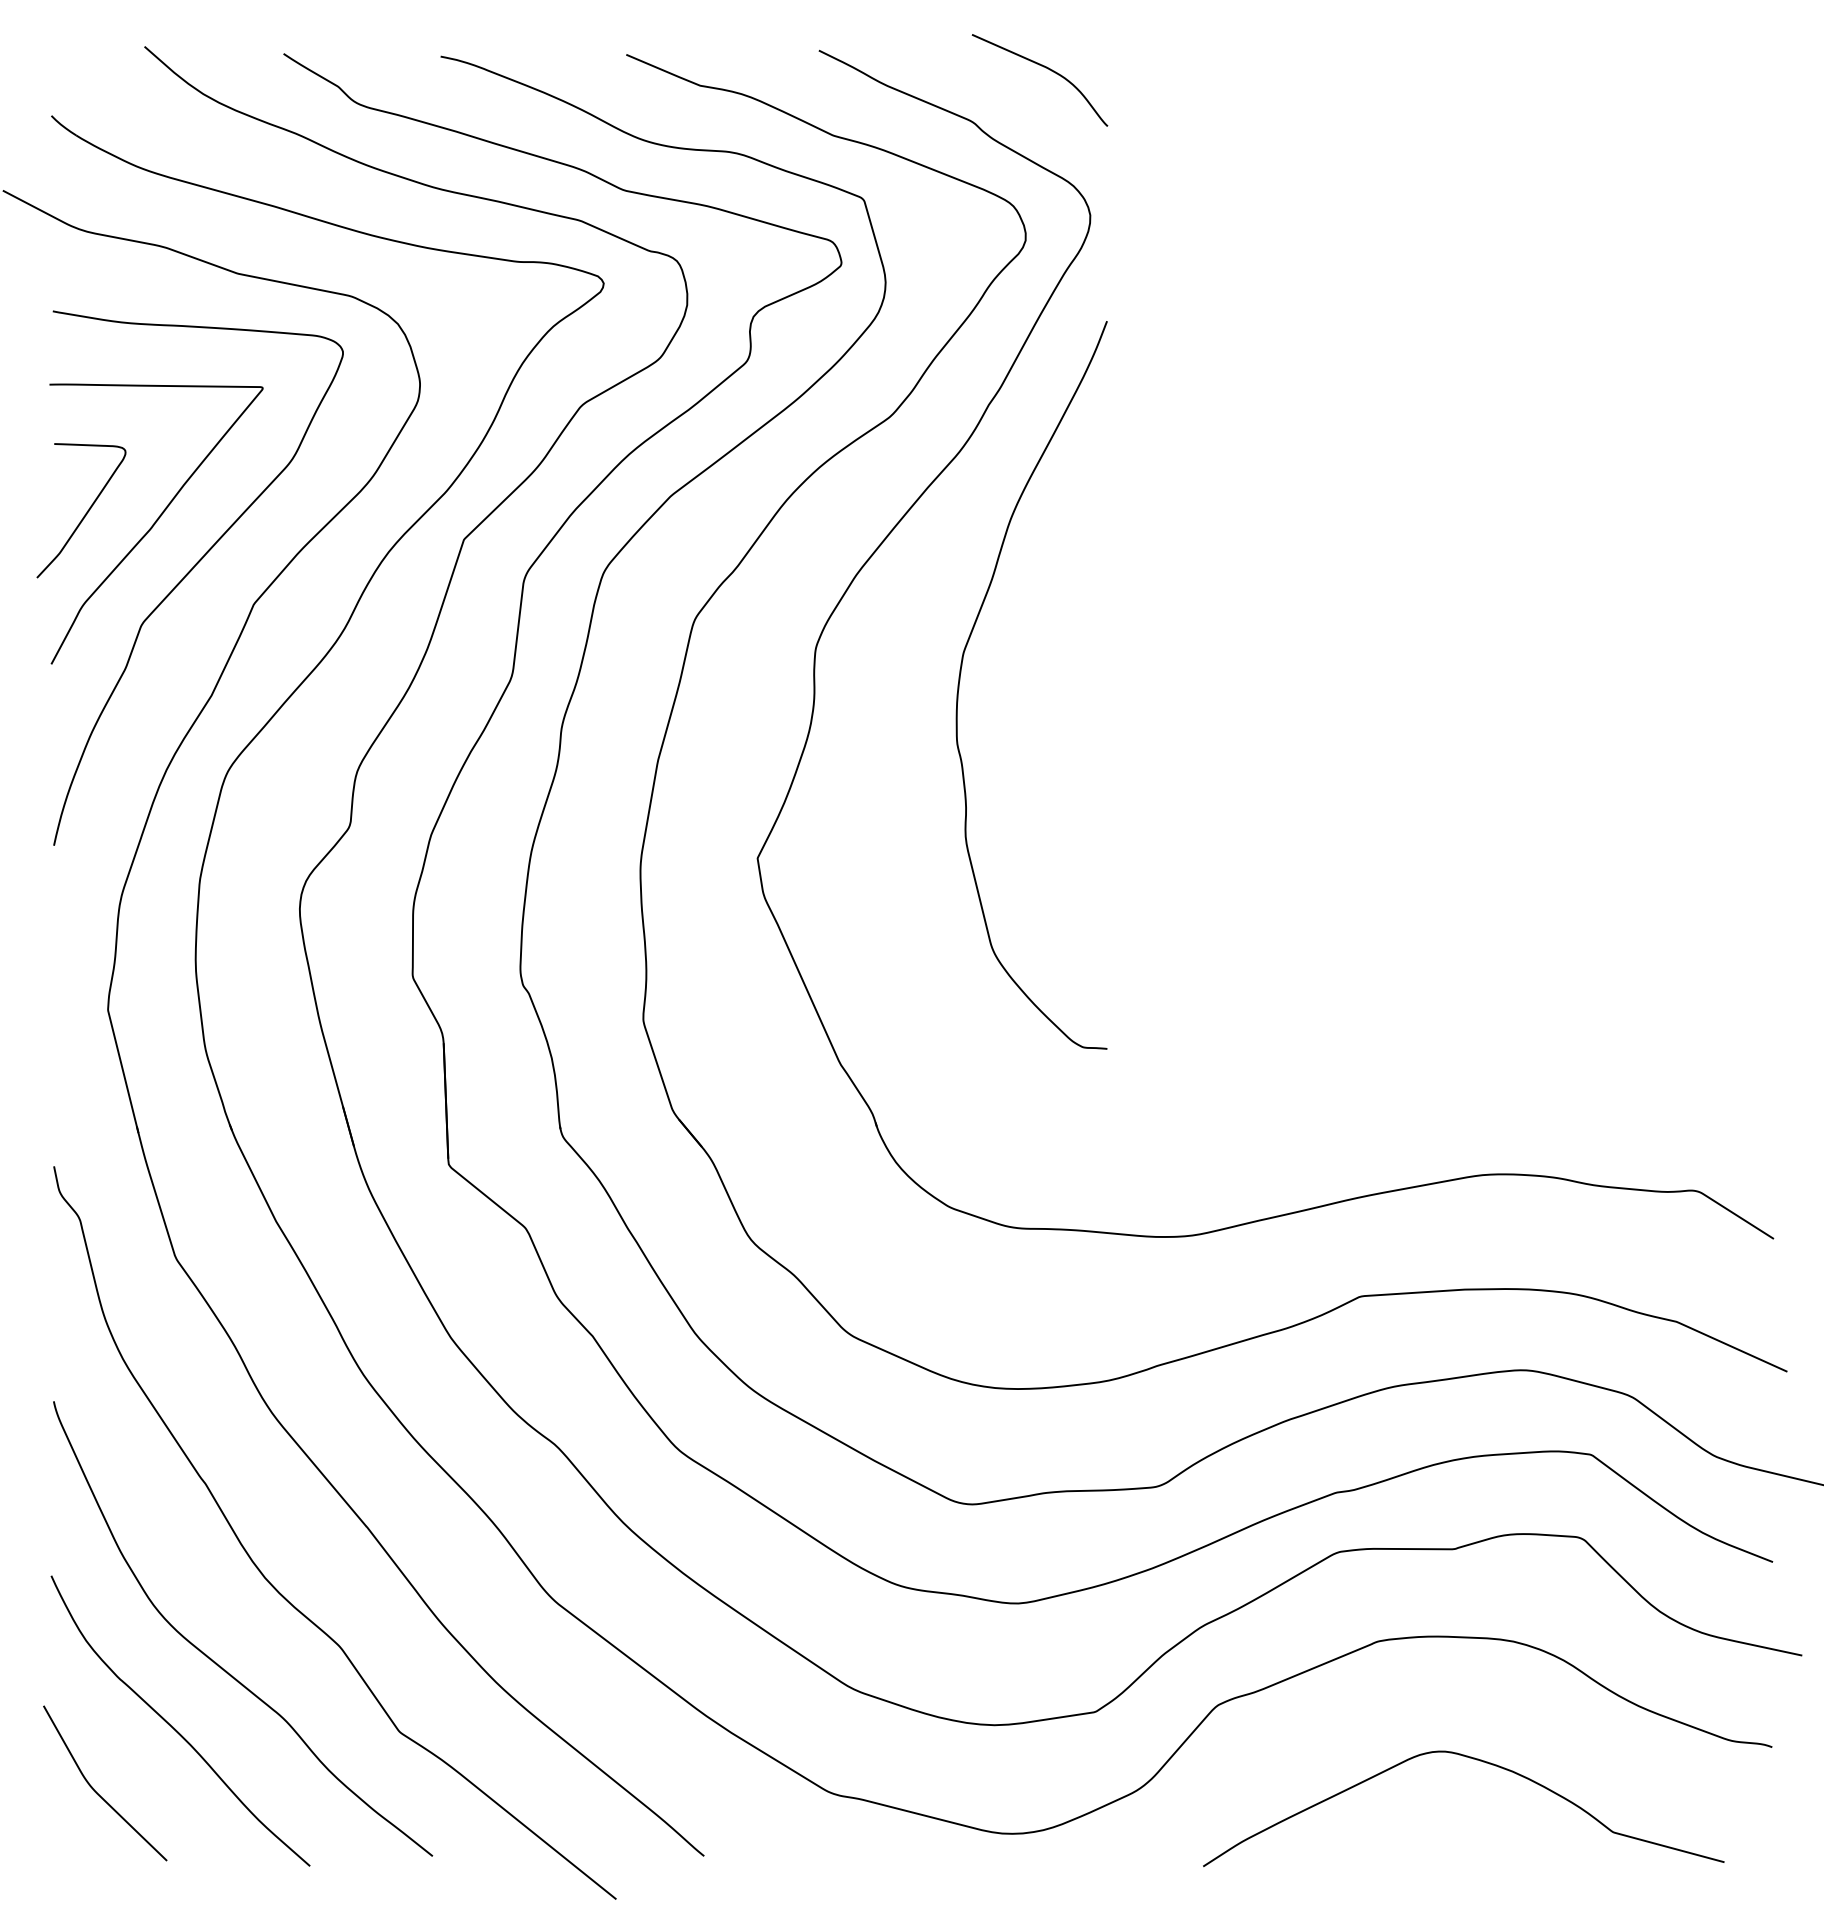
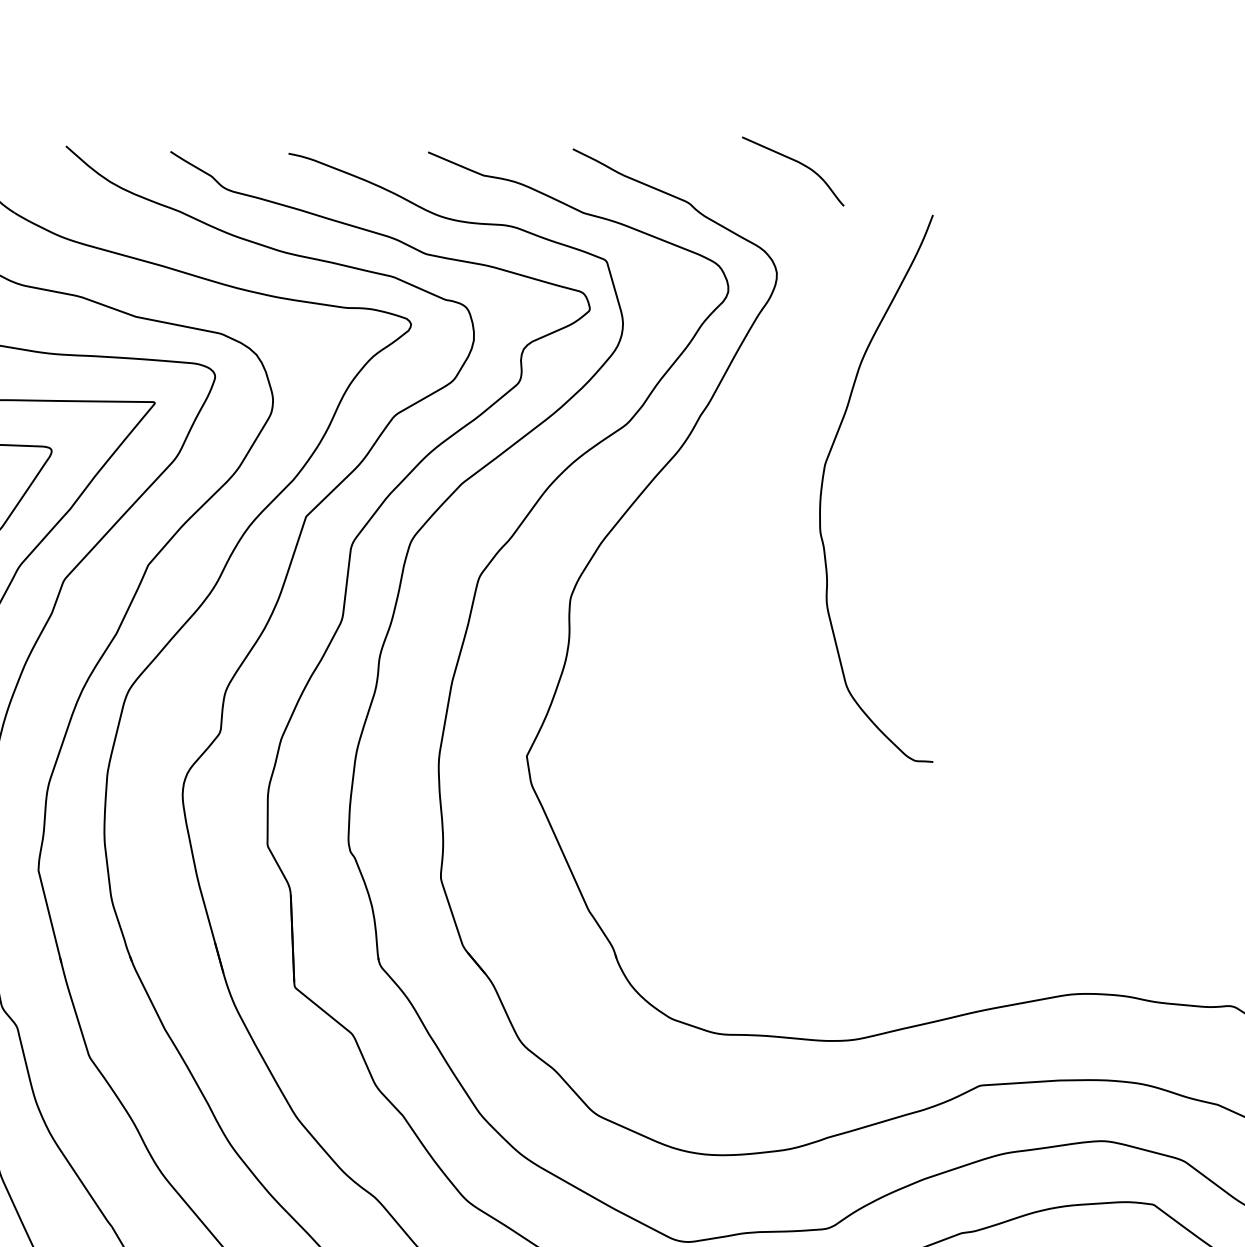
curve: (1045, 68) -> (797, 162), moved
curve: (961, 673) -> (823, 479), moved

